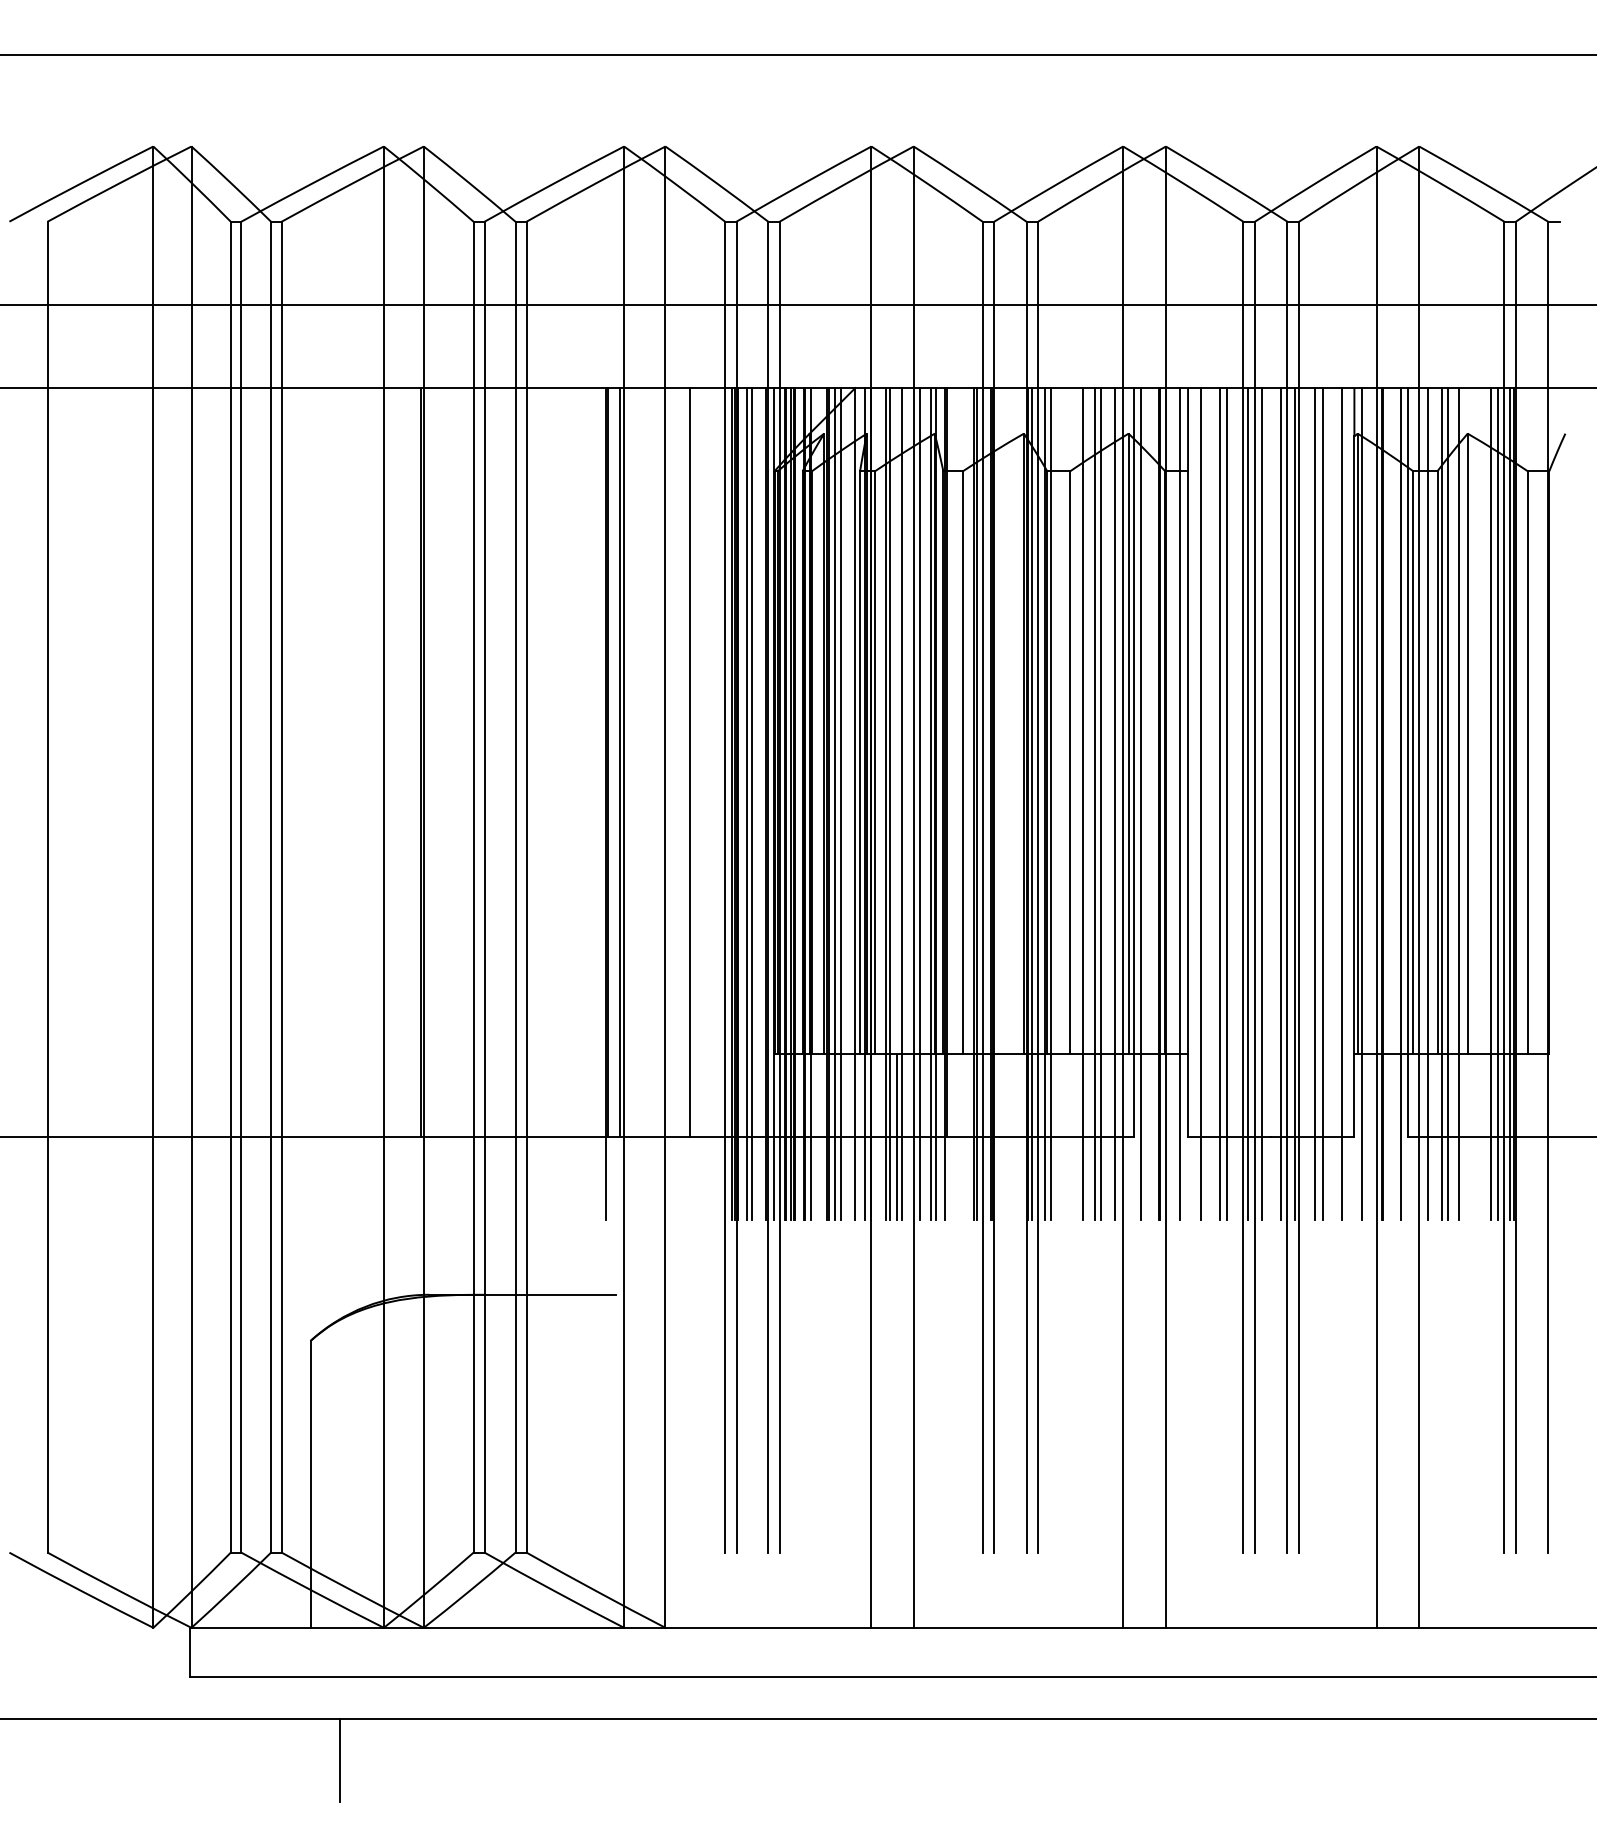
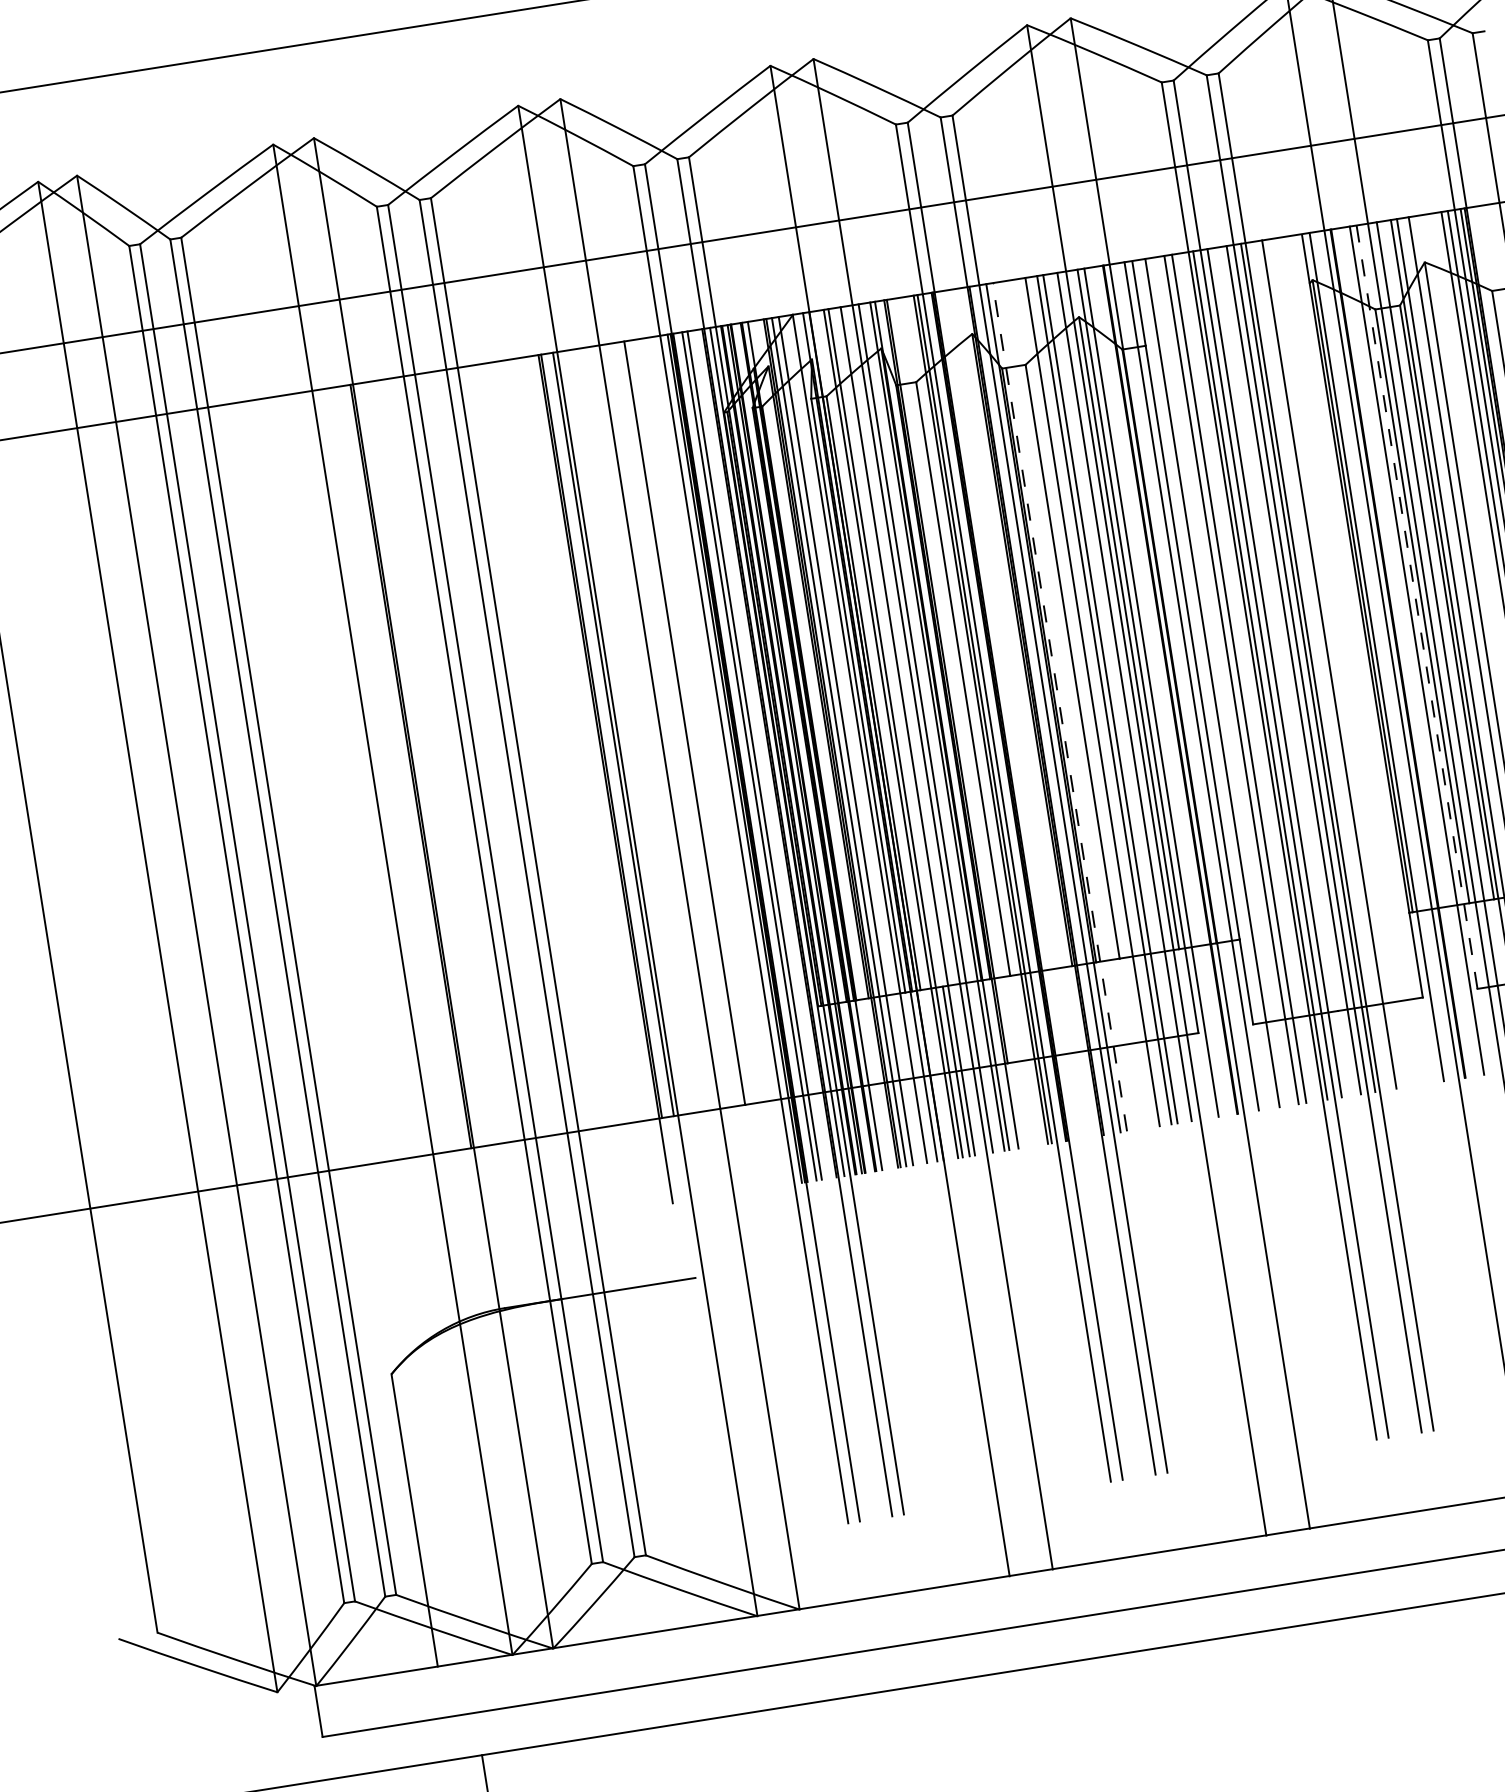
line: (1408, 762) -> (1417, 607), solid -> dashed
line: (1032, 803) -> (1040, 709), removed
line: (1322, 803) -> (1336, 662), removed
line: (1341, 803) -> (1355, 659), removed
line: (1051, 804) -> (1060, 707), solid -> dashed

